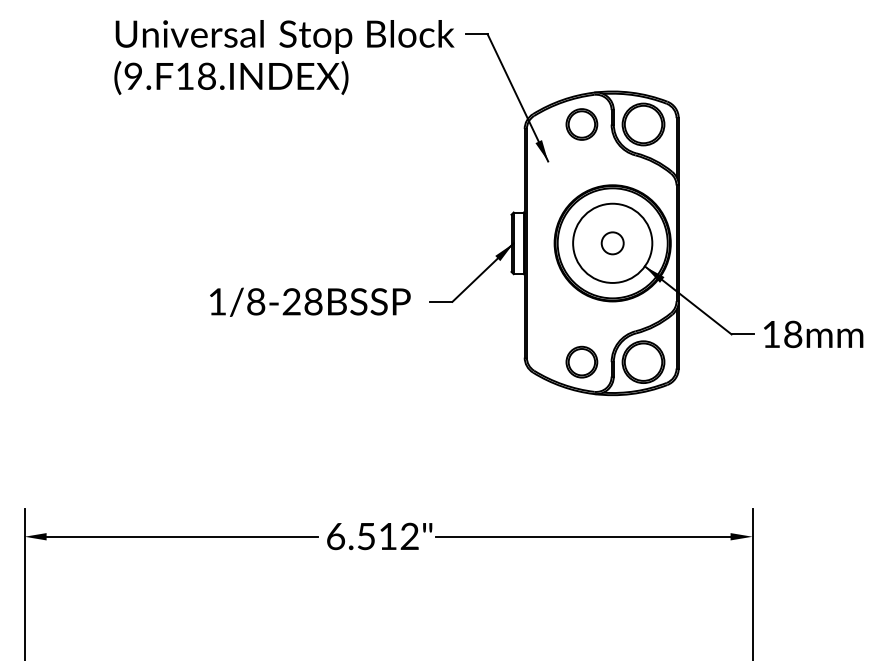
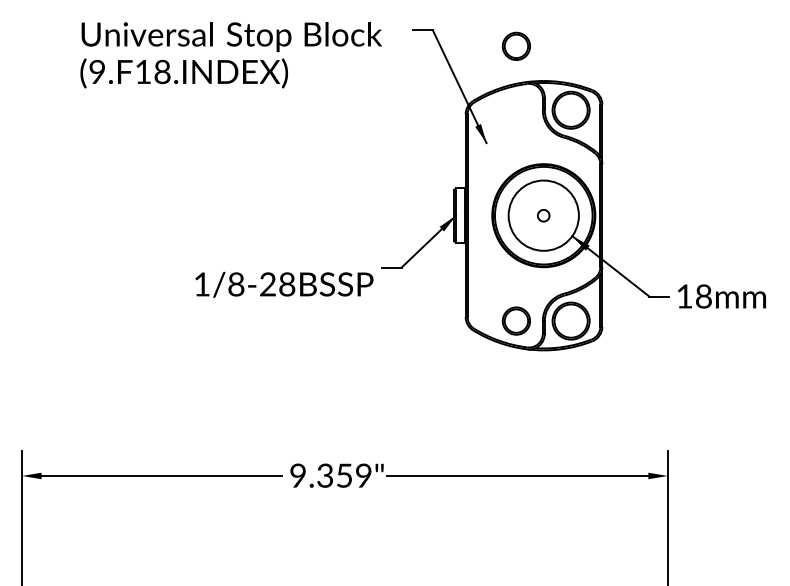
text: (284, 57) -> (231, 55), moved
part: (581, 124) -> (516, 46), moved
circle: (612, 243) -> (543, 215), size x0.6
text: (310, 301) -> (284, 284), moved
text: (372, 536) -> (330, 475), 6.512" -> 9.359"

